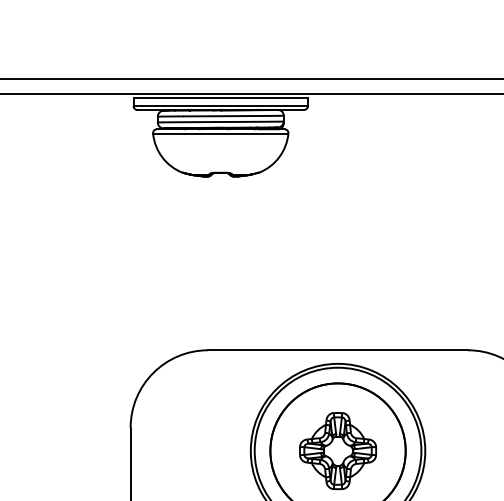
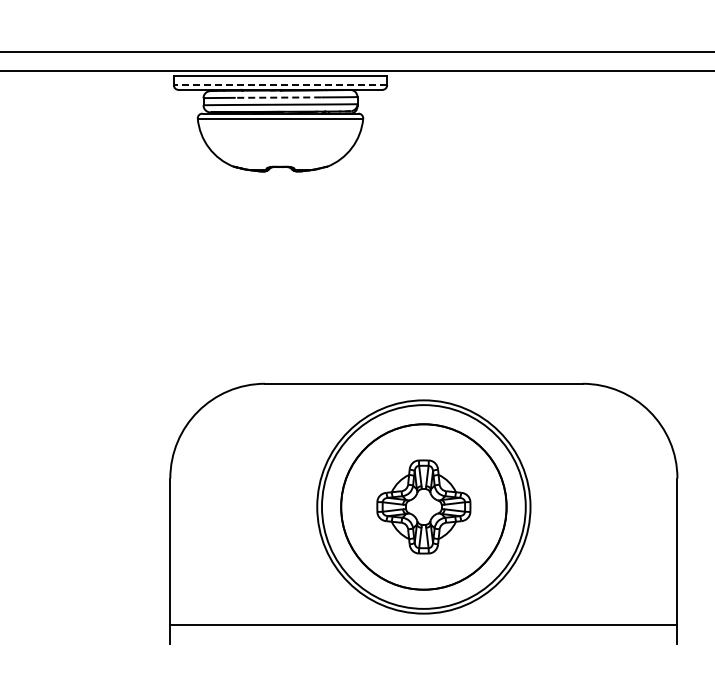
line: (220, 106) -> (280, 85), solid -> dashed
line: (219, 116) -> (278, 97), solid -> dashed

